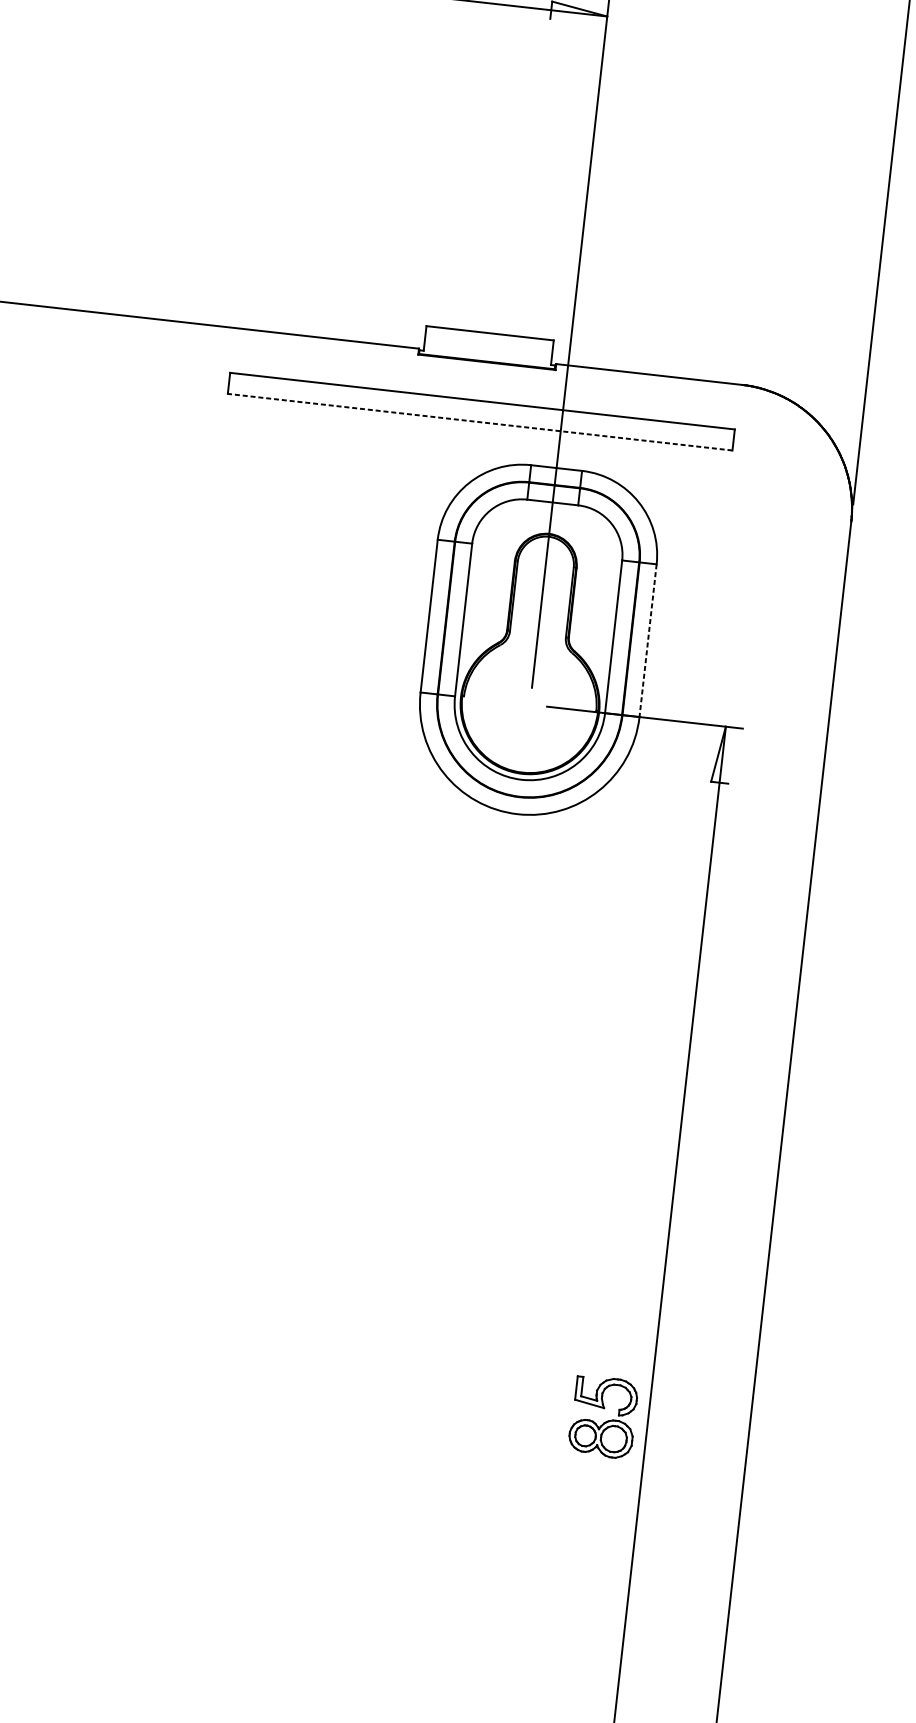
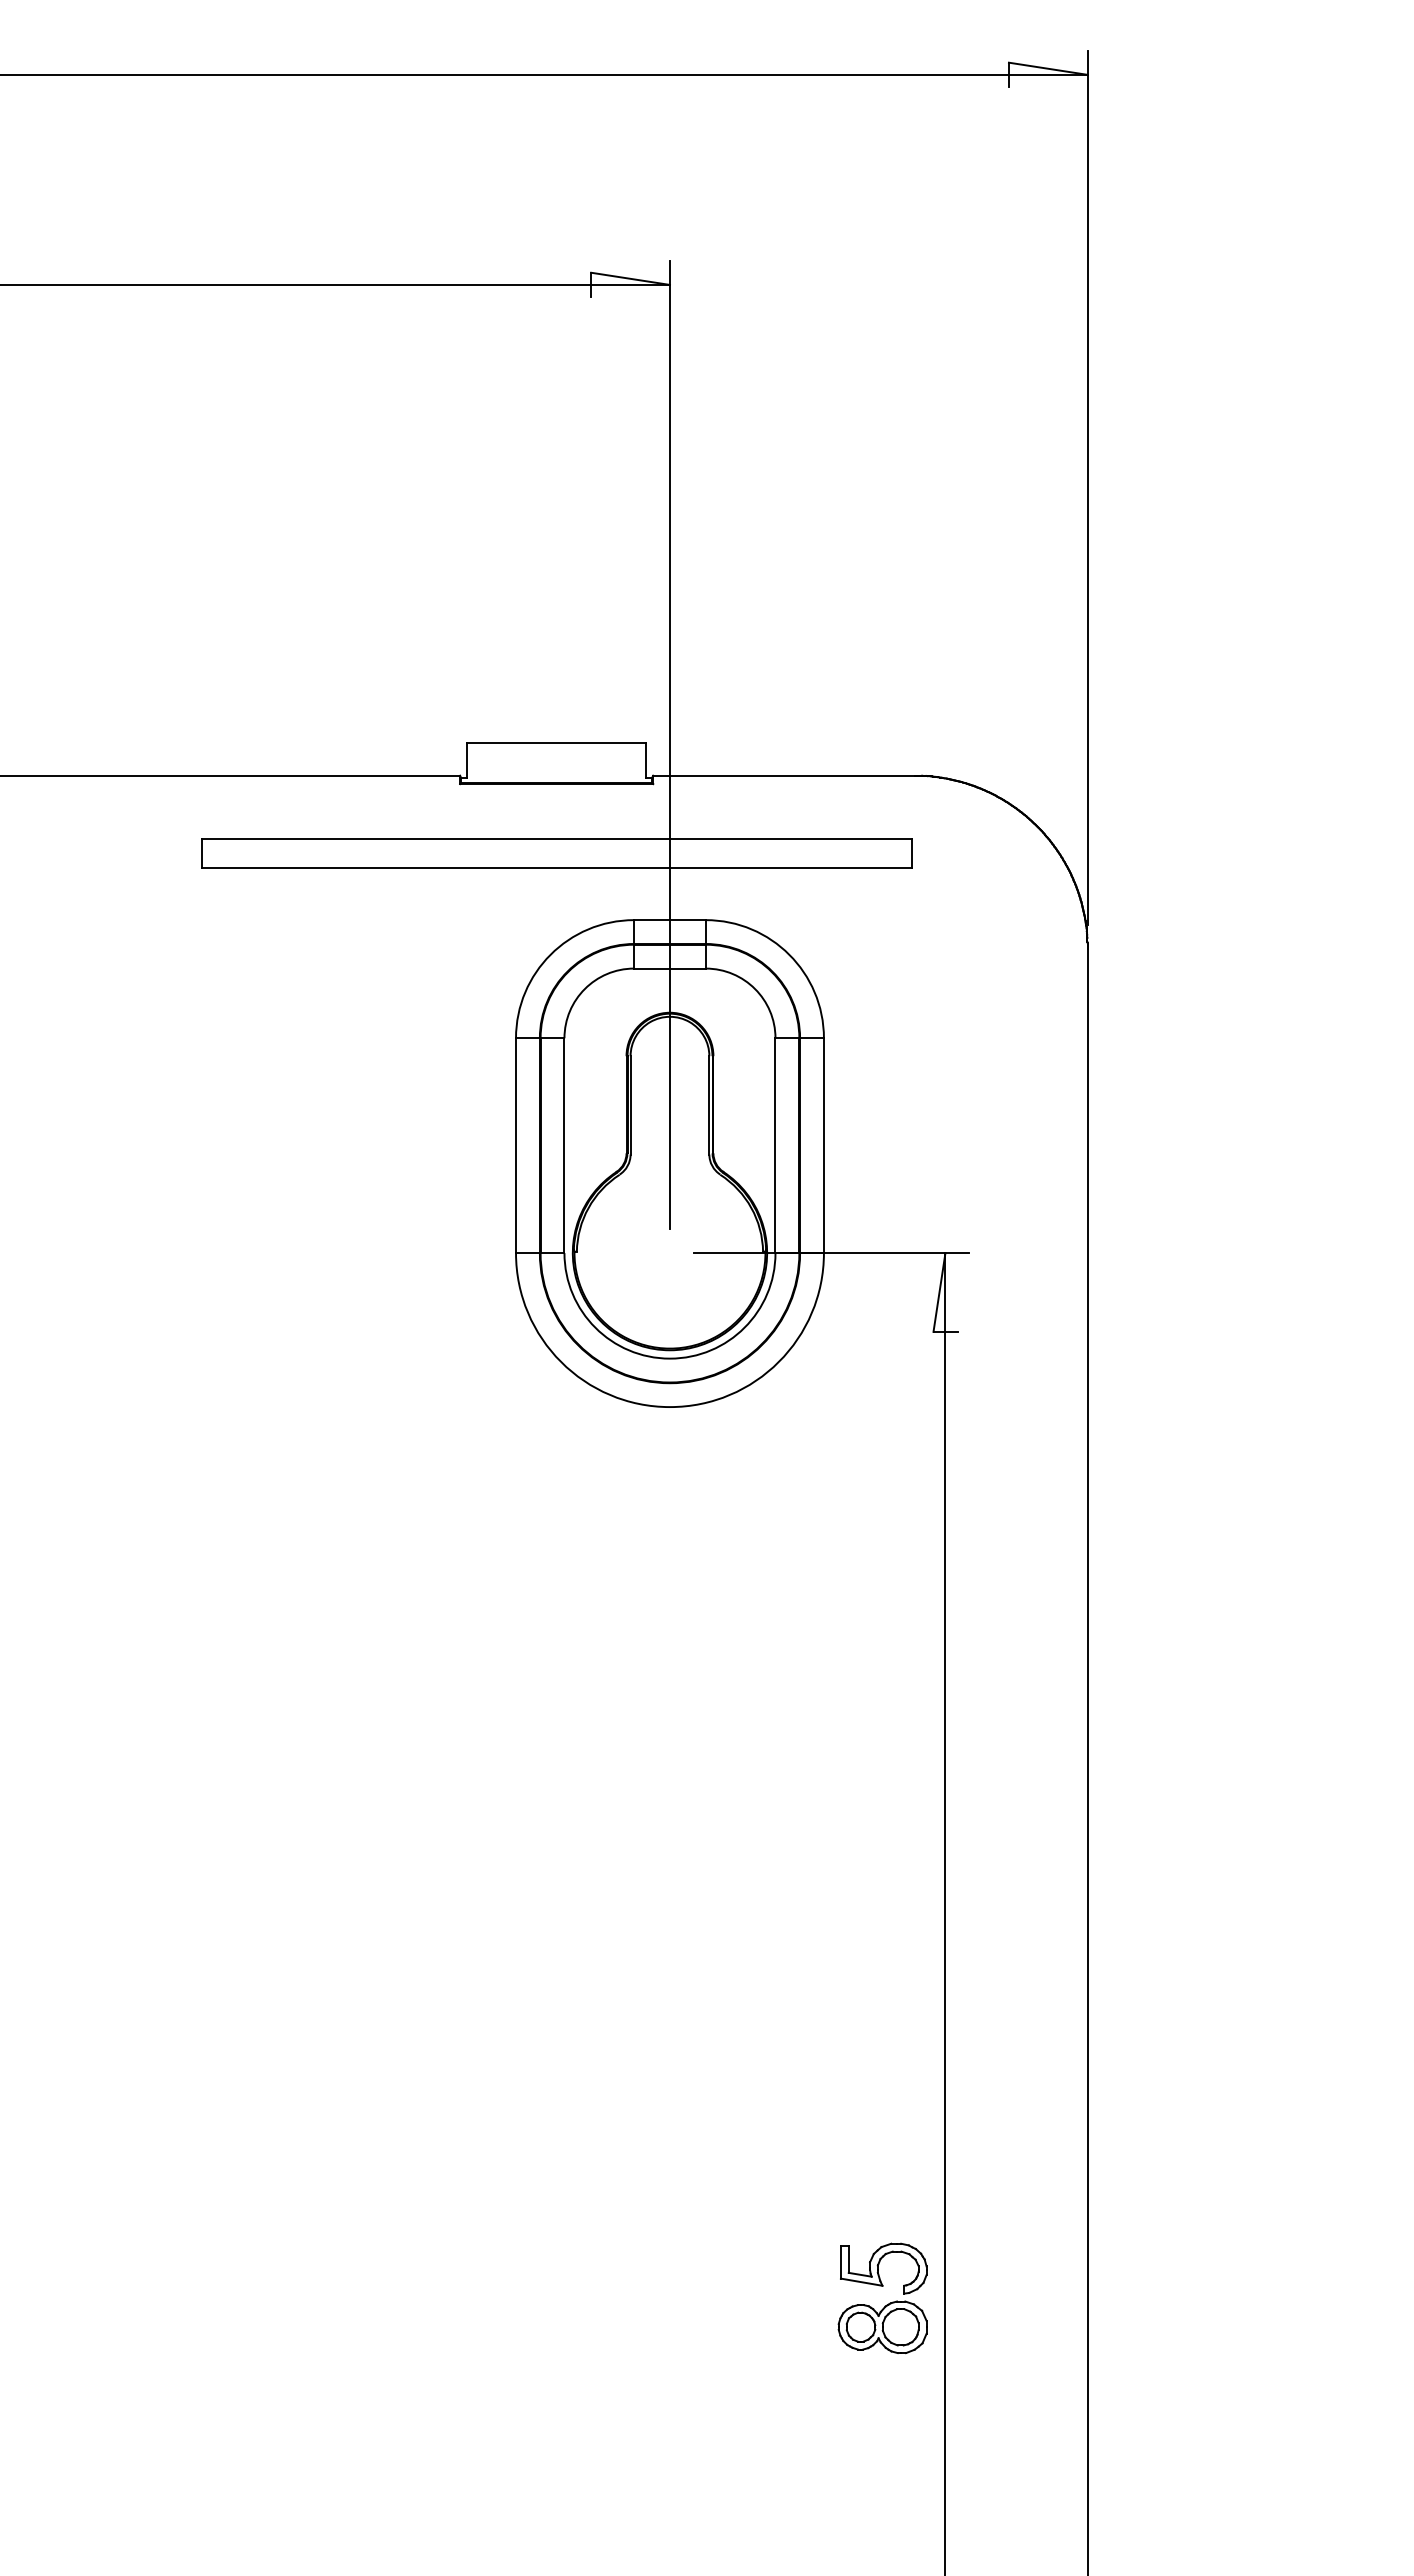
line: (480, 422) -> (556, 868), dashed -> solid
line: (647, 641) -> (823, 1146), dashed -> solid
part: (605, 1421) -> (886, 2304), moved

